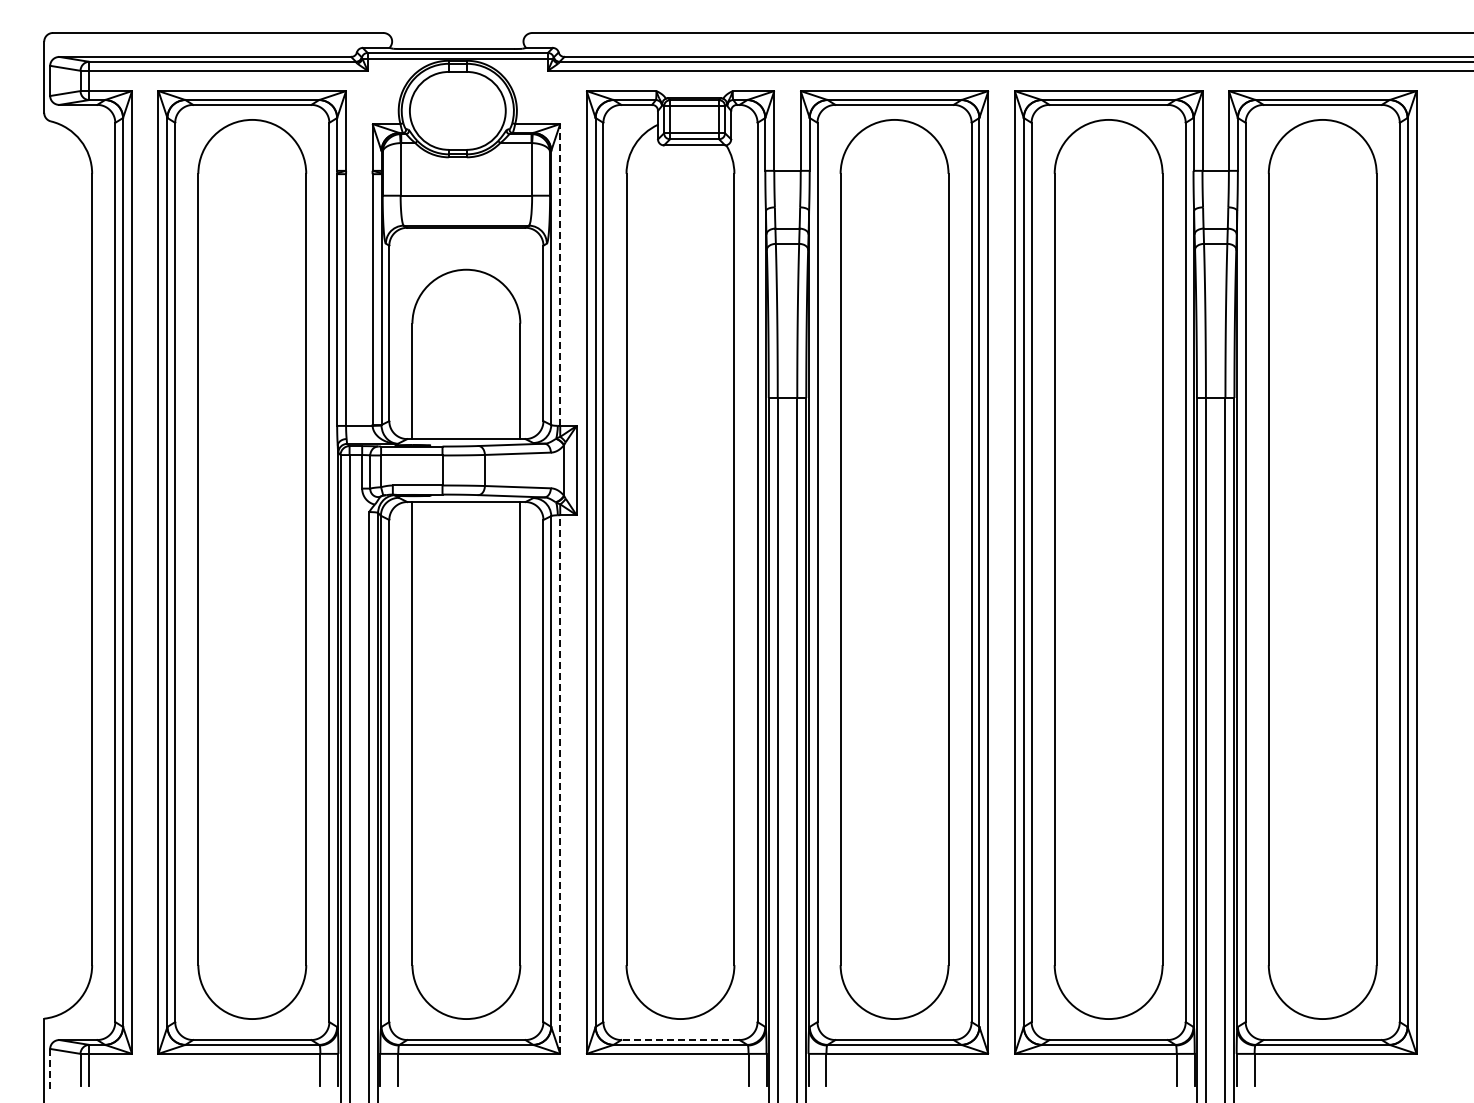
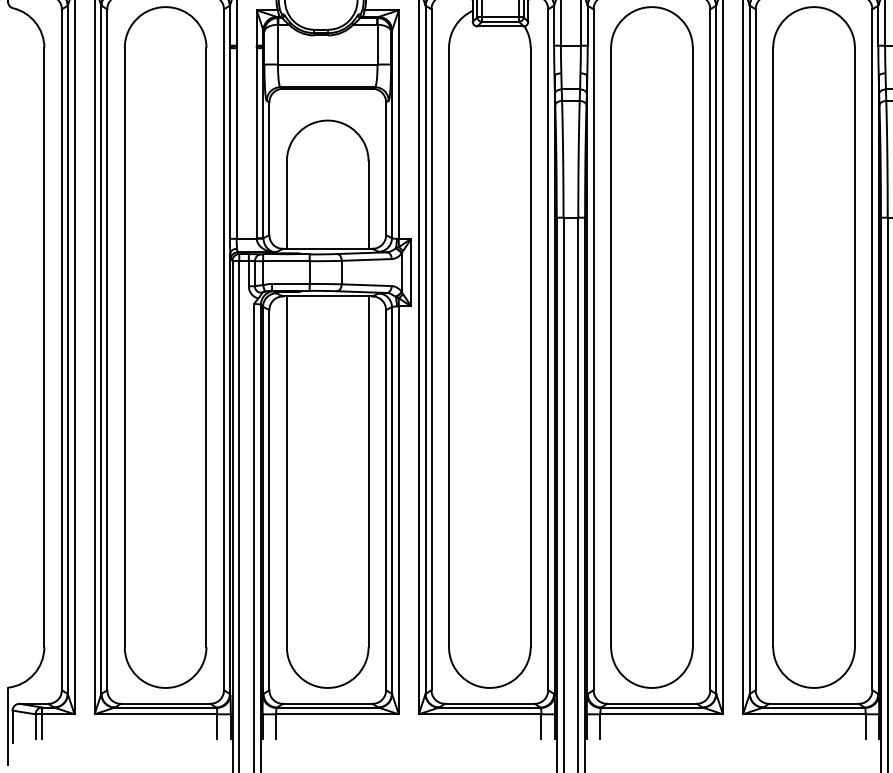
line: (560, 274) -> (399, 124), dashed -> solid
line: (560, 784) -> (399, 510), dashed -> solid
line: (679, 1040) -> (489, 704), dashed -> solid
line: (50, 1070) -> (12, 726), dashed -> solid

